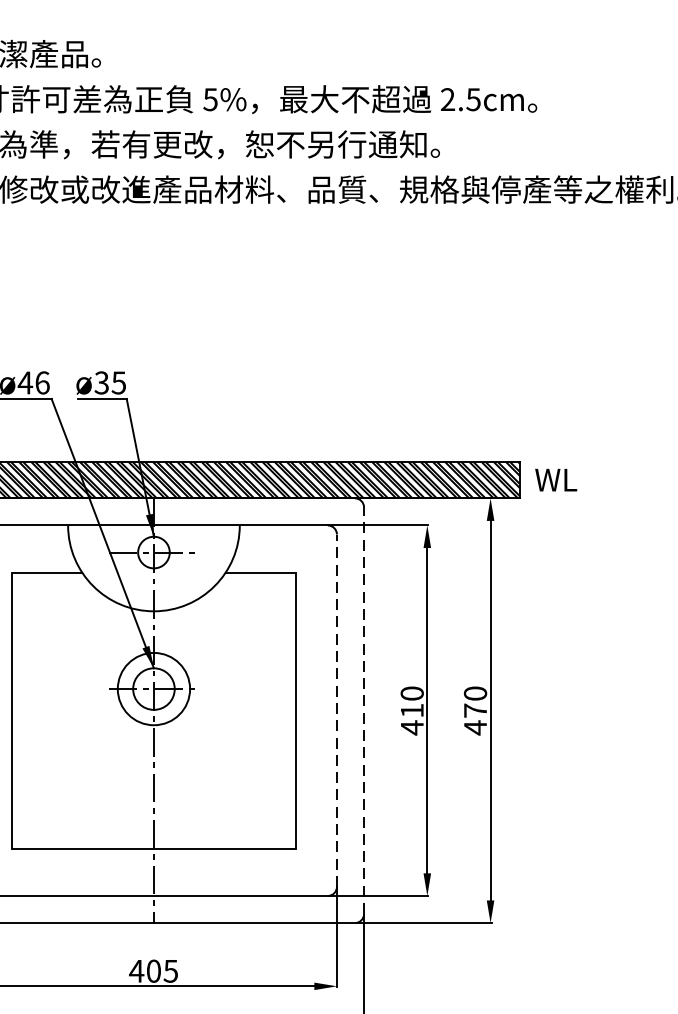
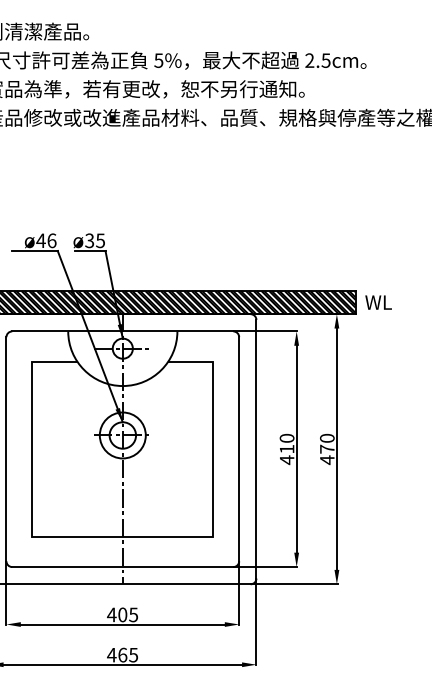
line: (337, 709) -> (239, 448), dashed -> solid
line: (364, 709) -> (256, 448), dashed -> solid

